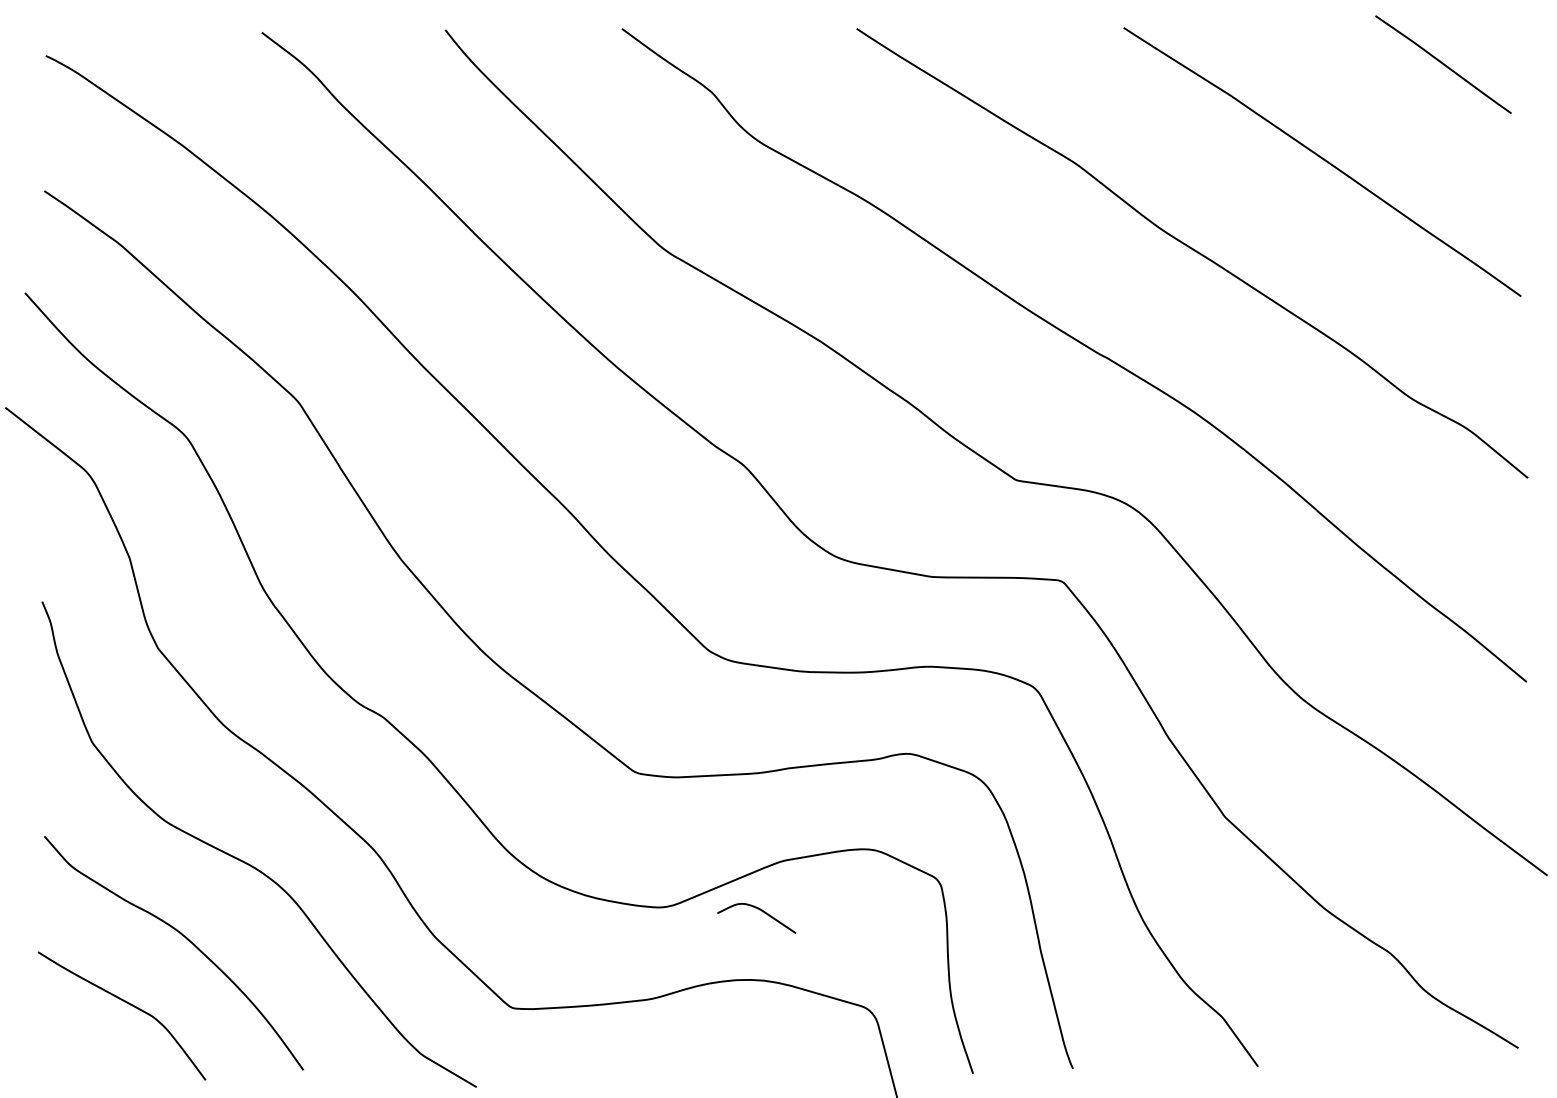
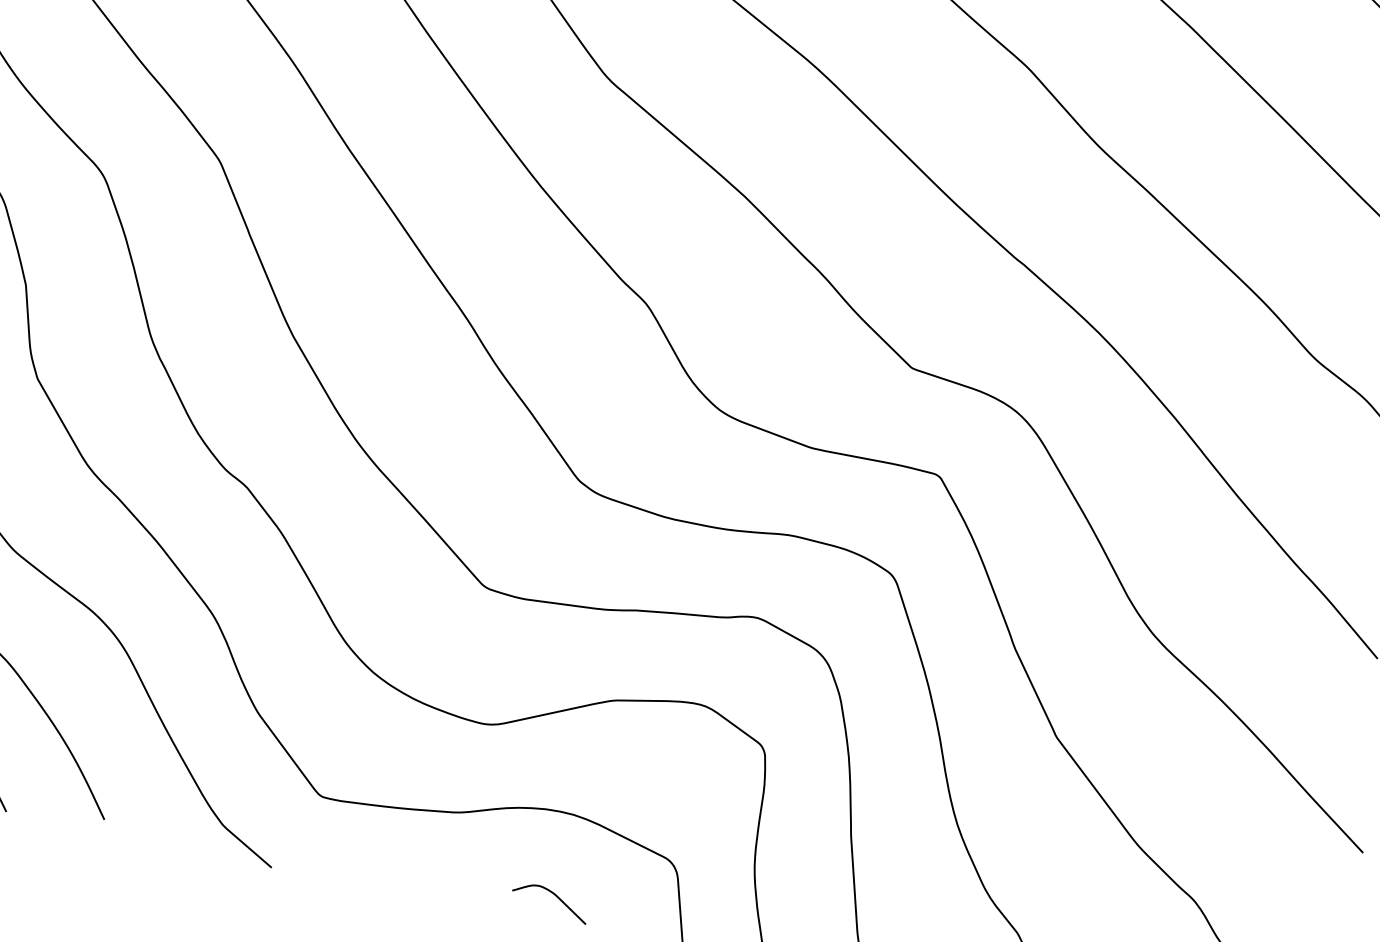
curve: (759, 910) -> (554, 895), moved

